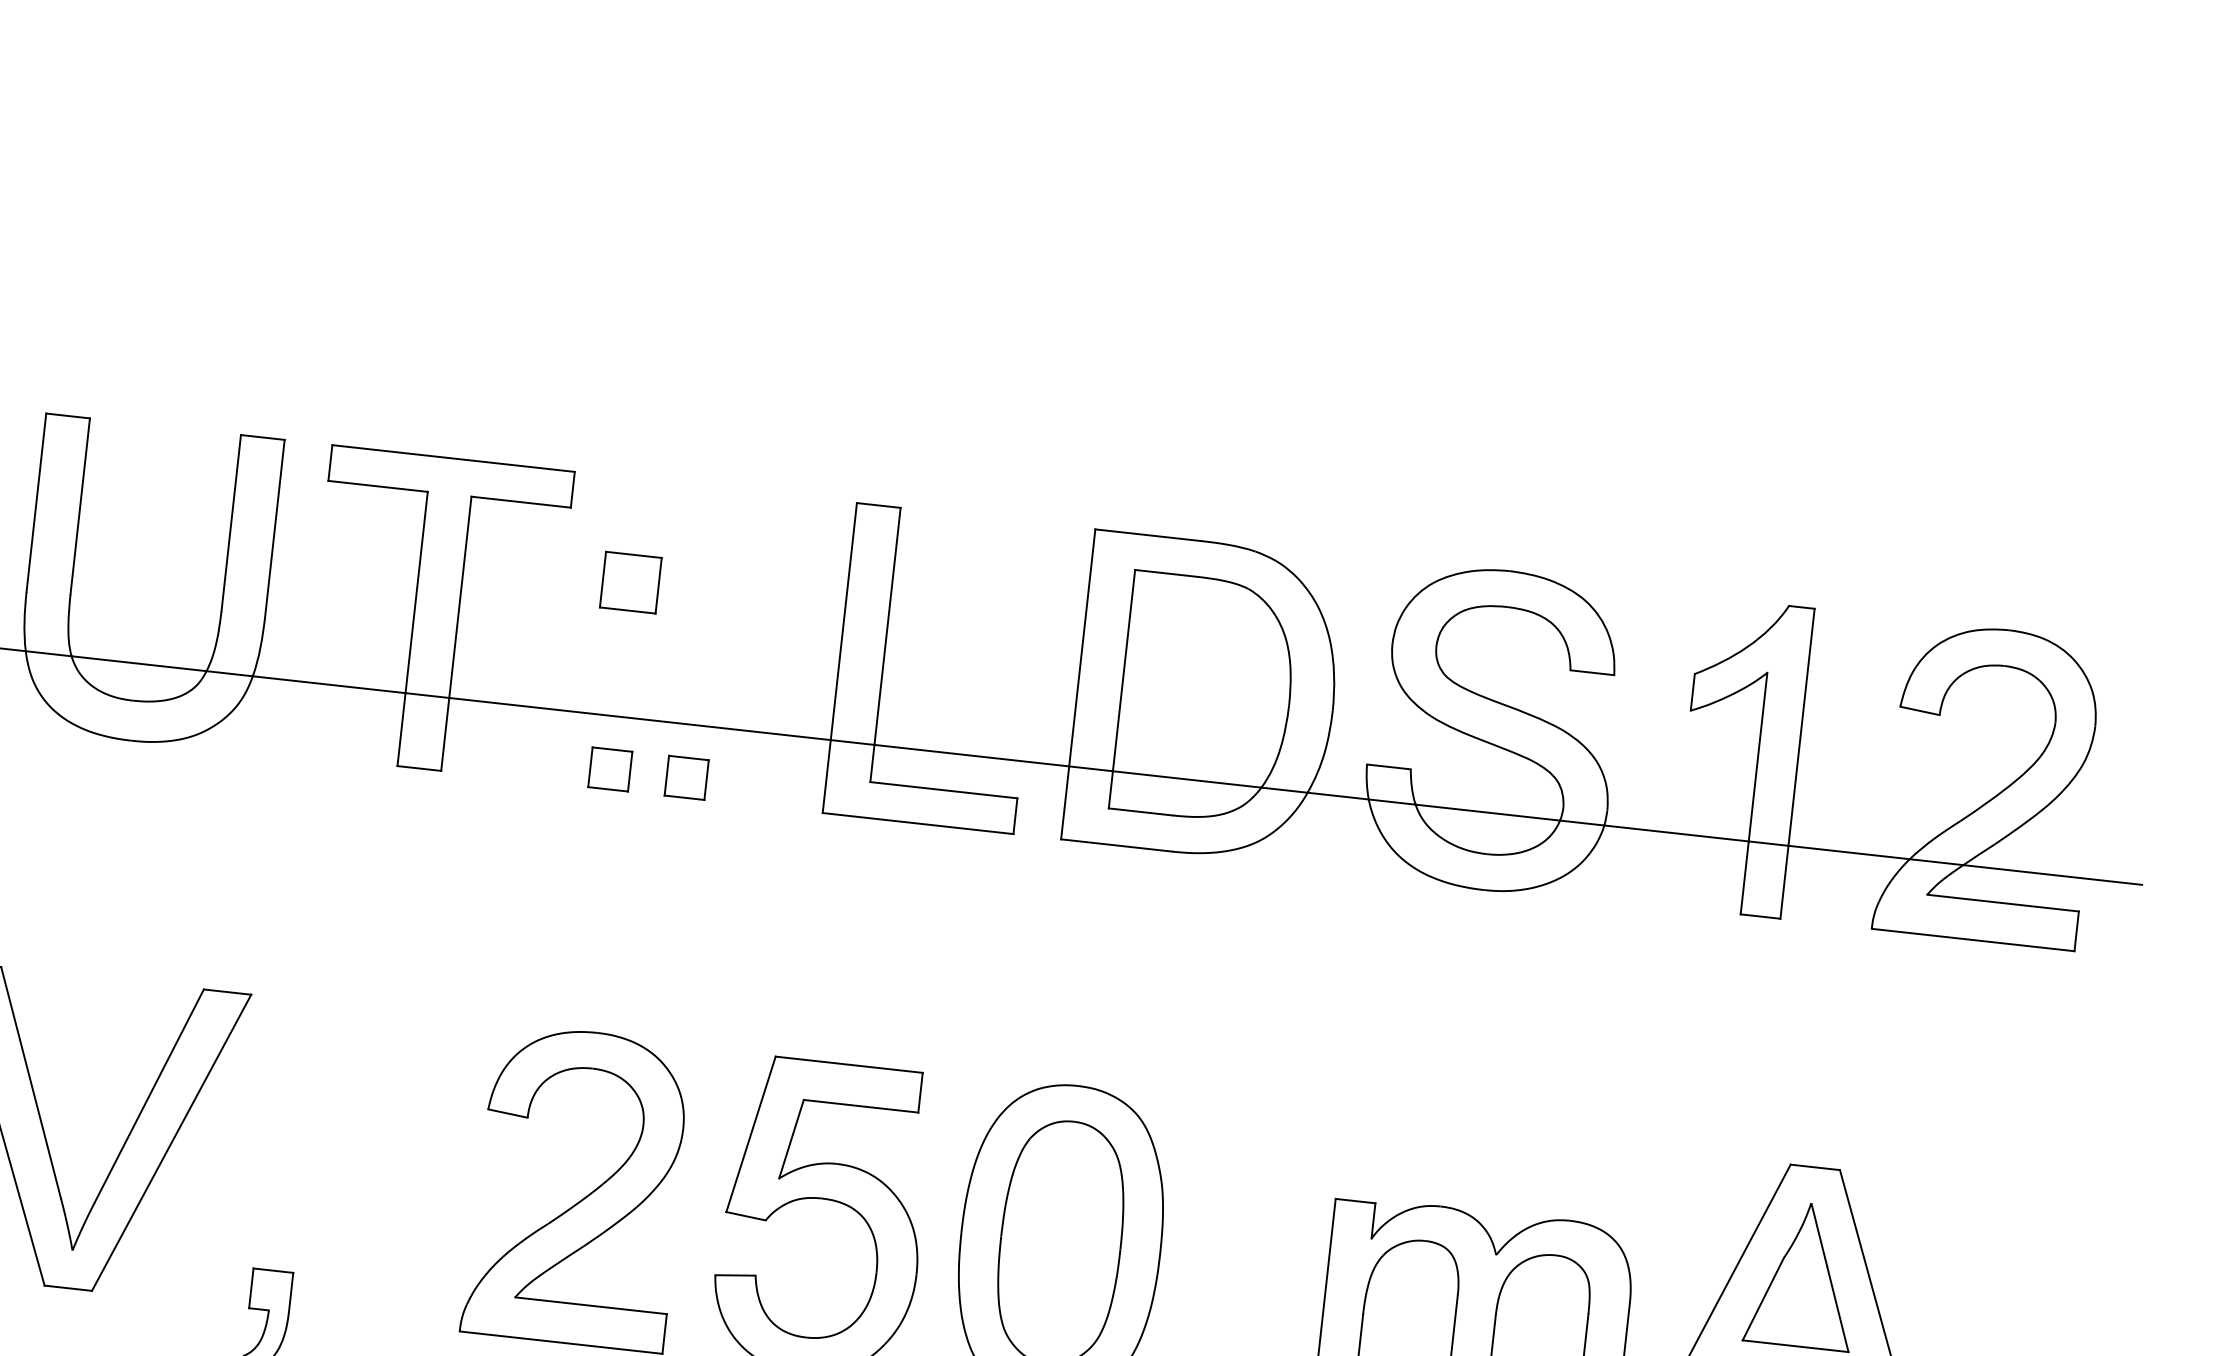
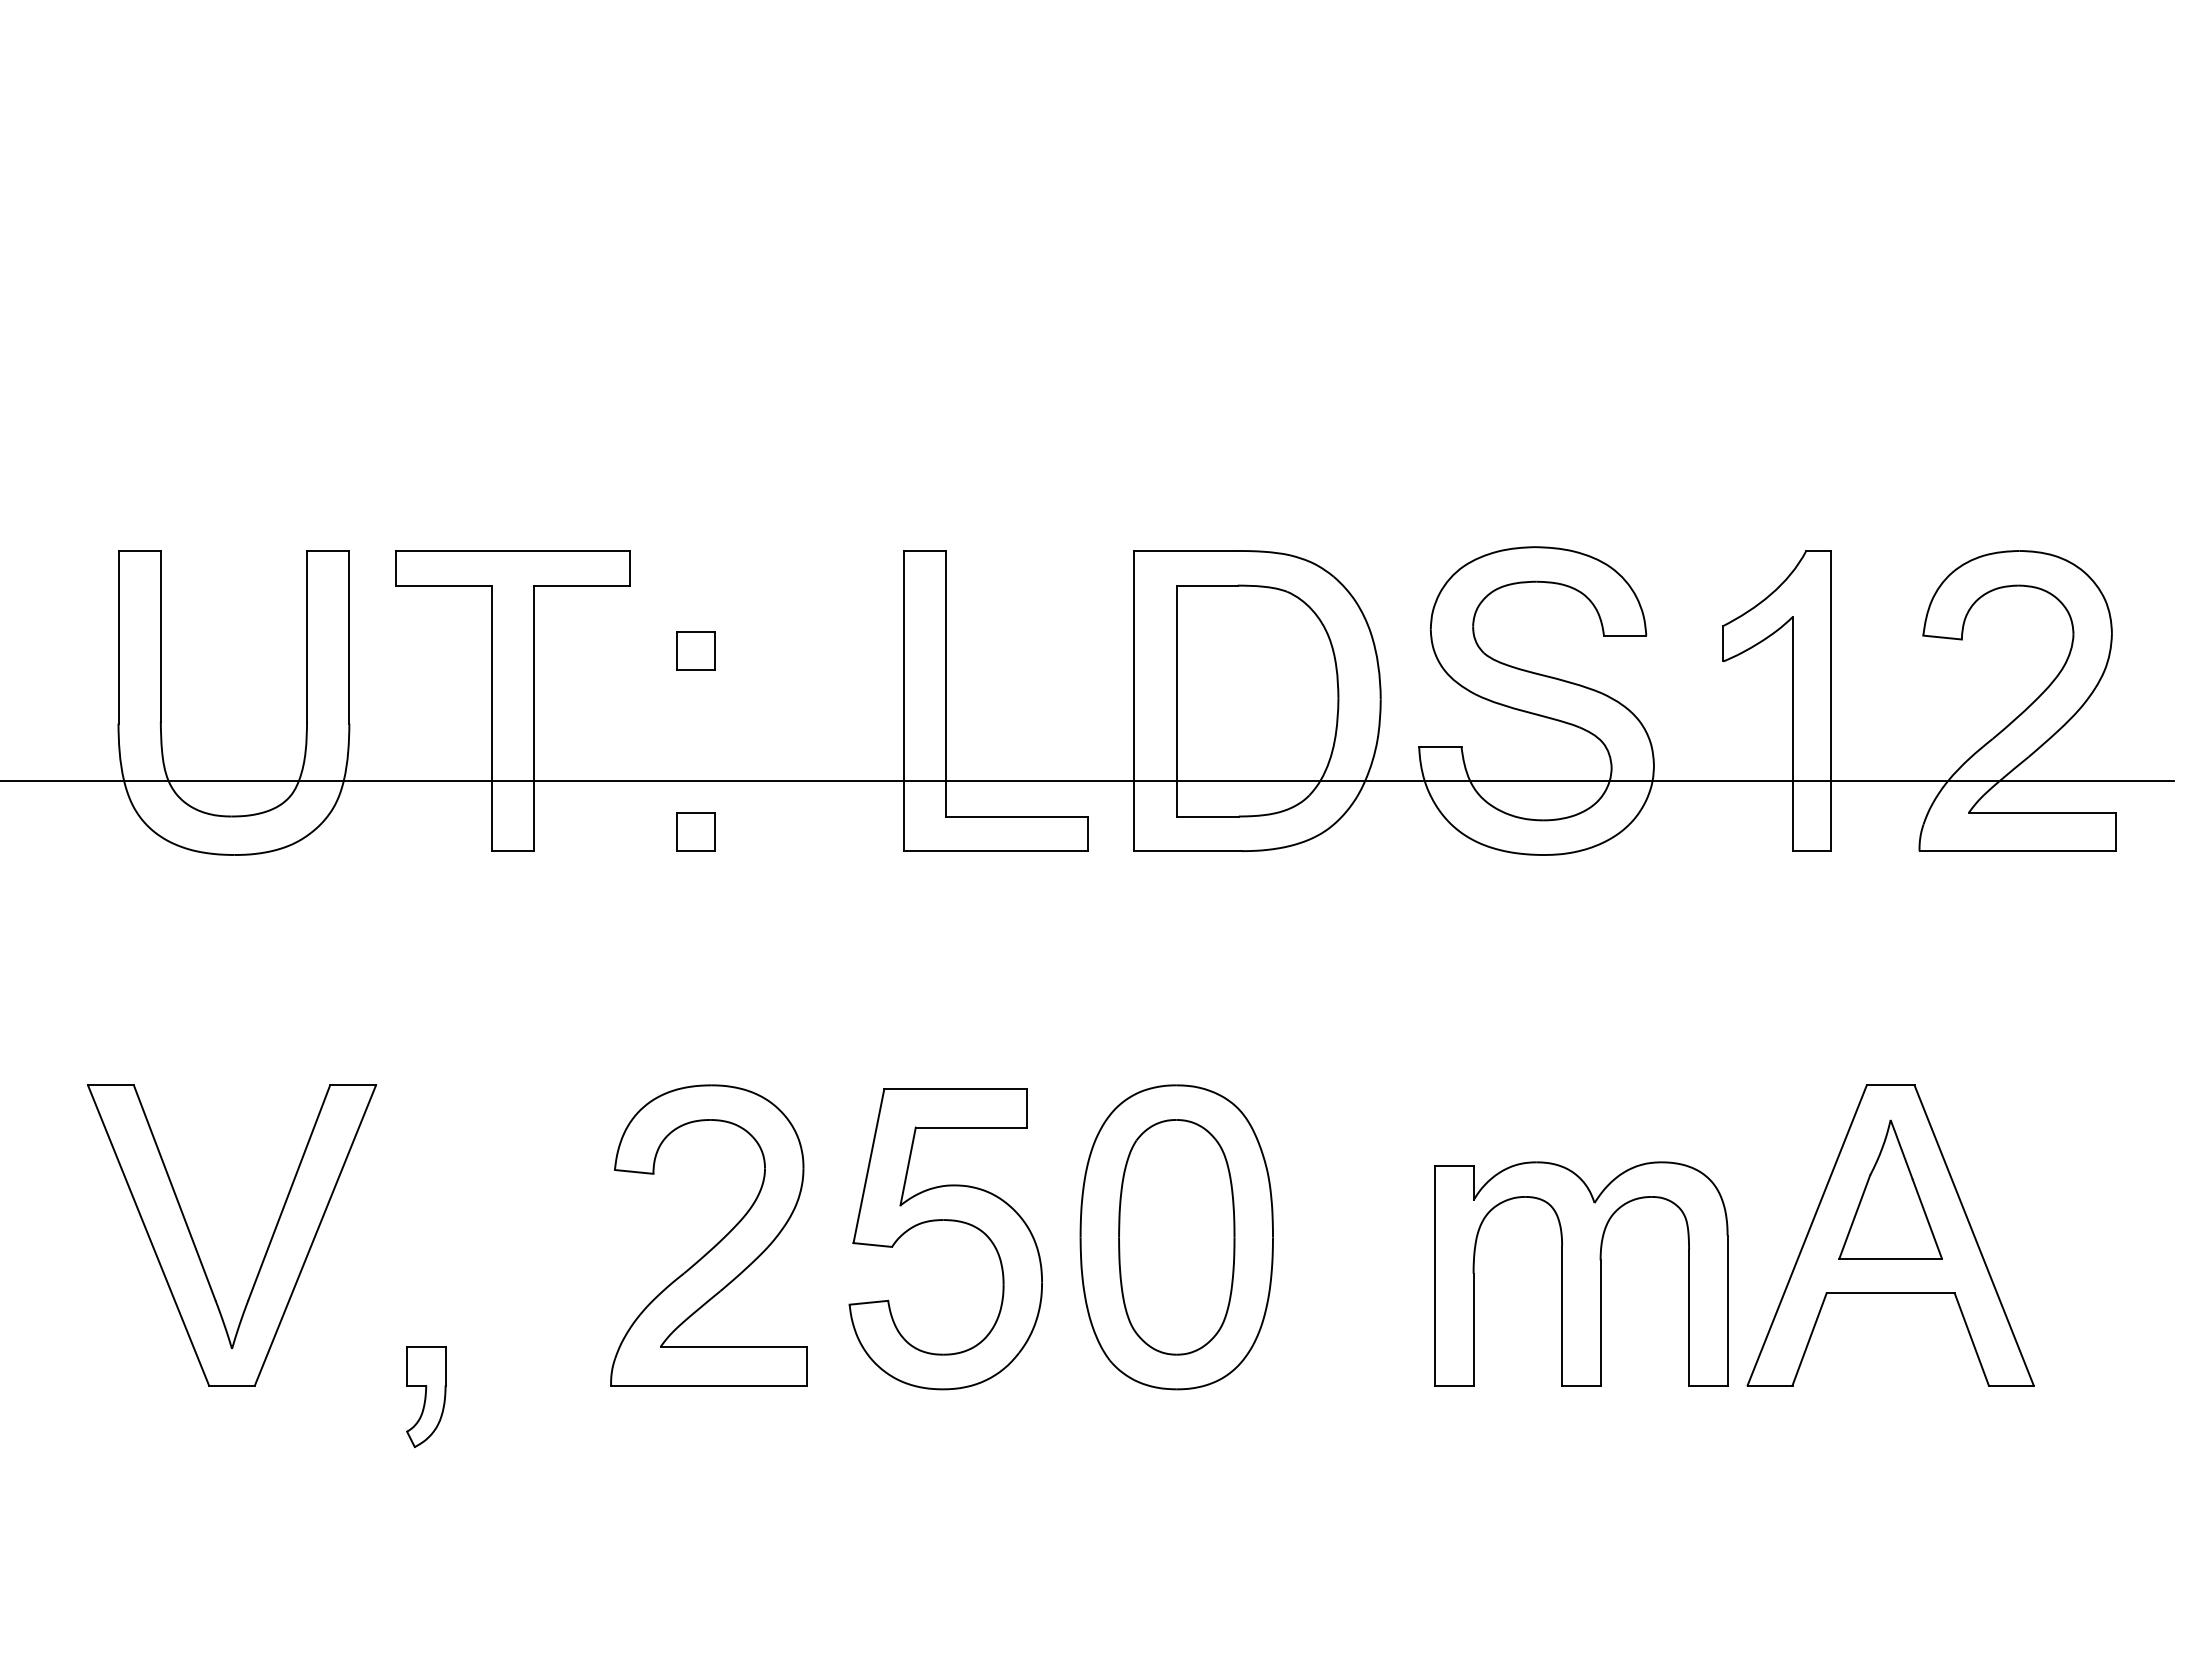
part: (630, 582) -> (695, 650), size x0.71
part: (686, 777) -> (769, 831), removed

